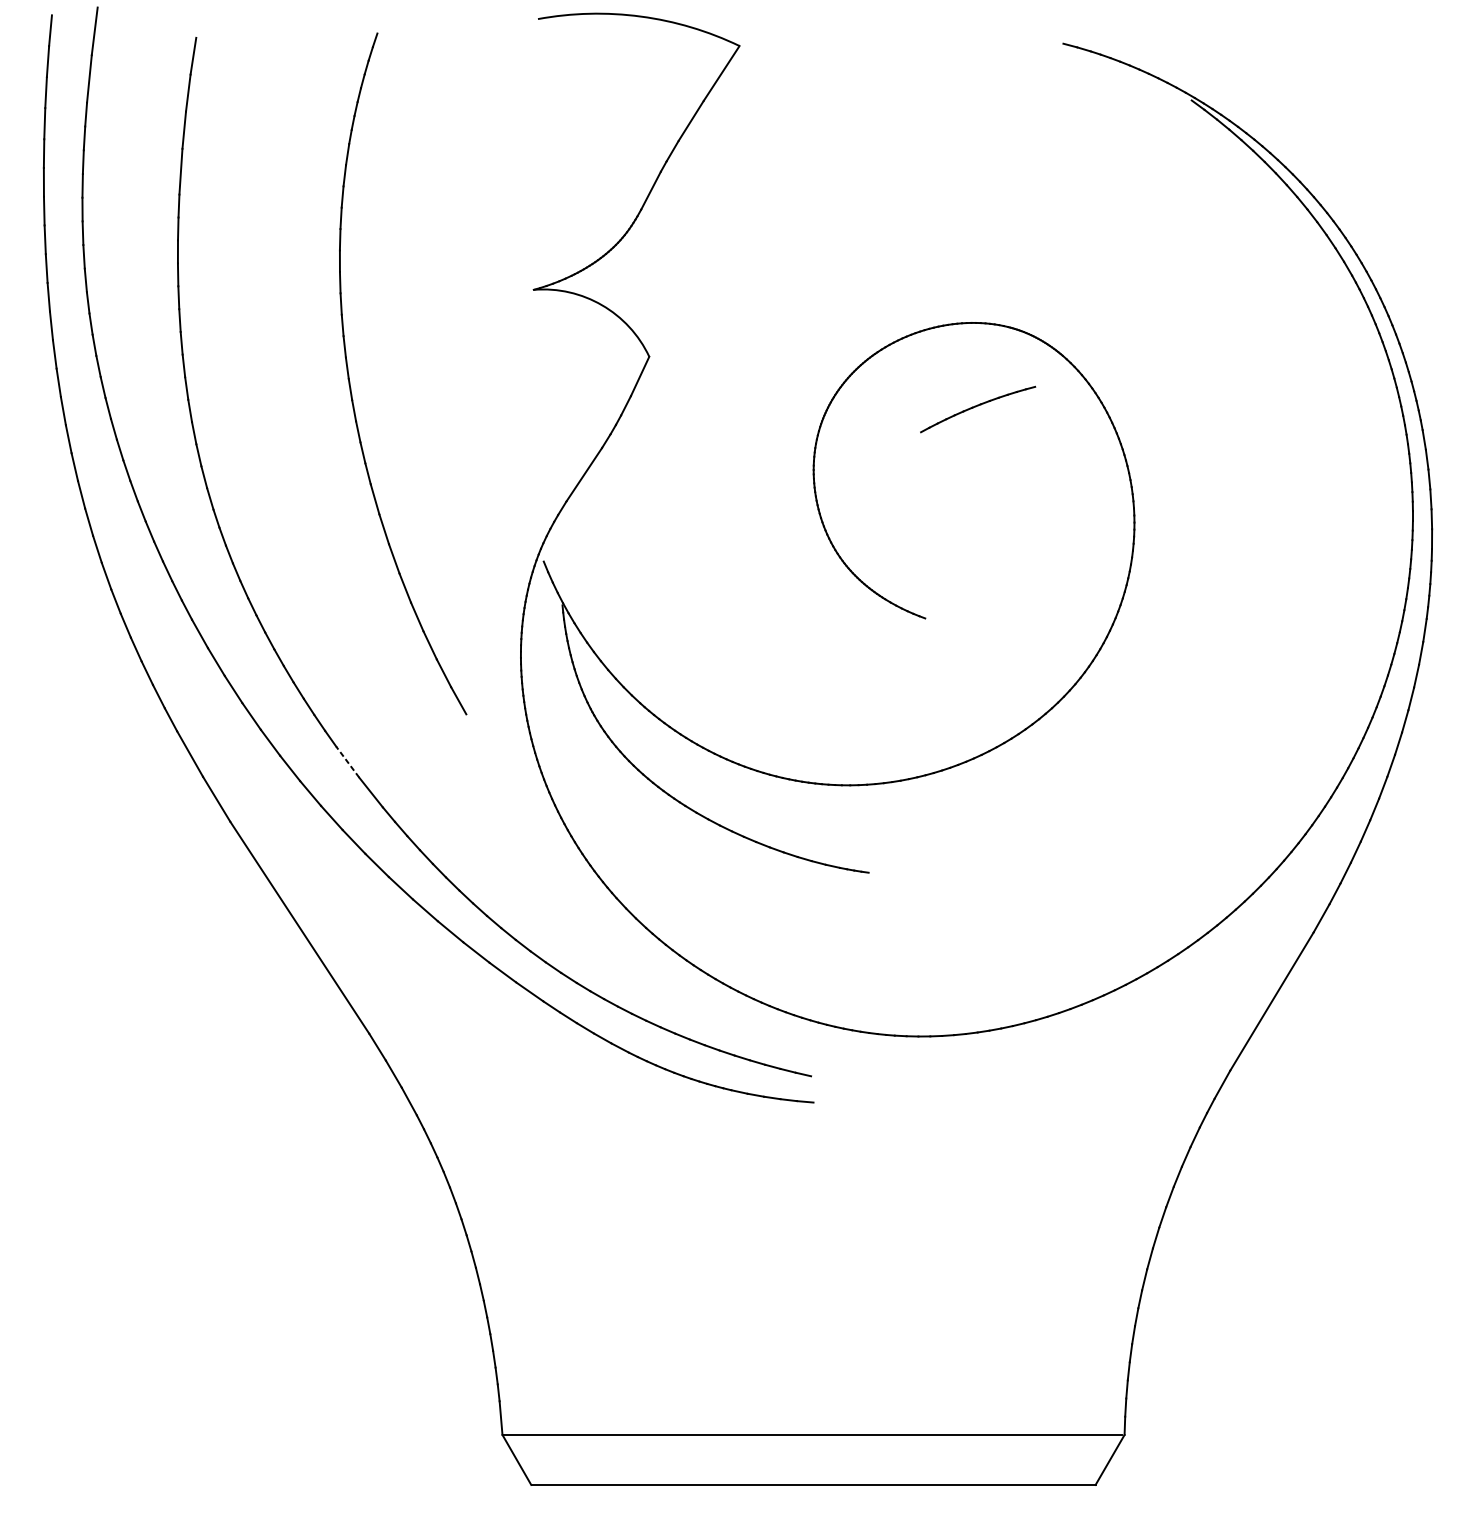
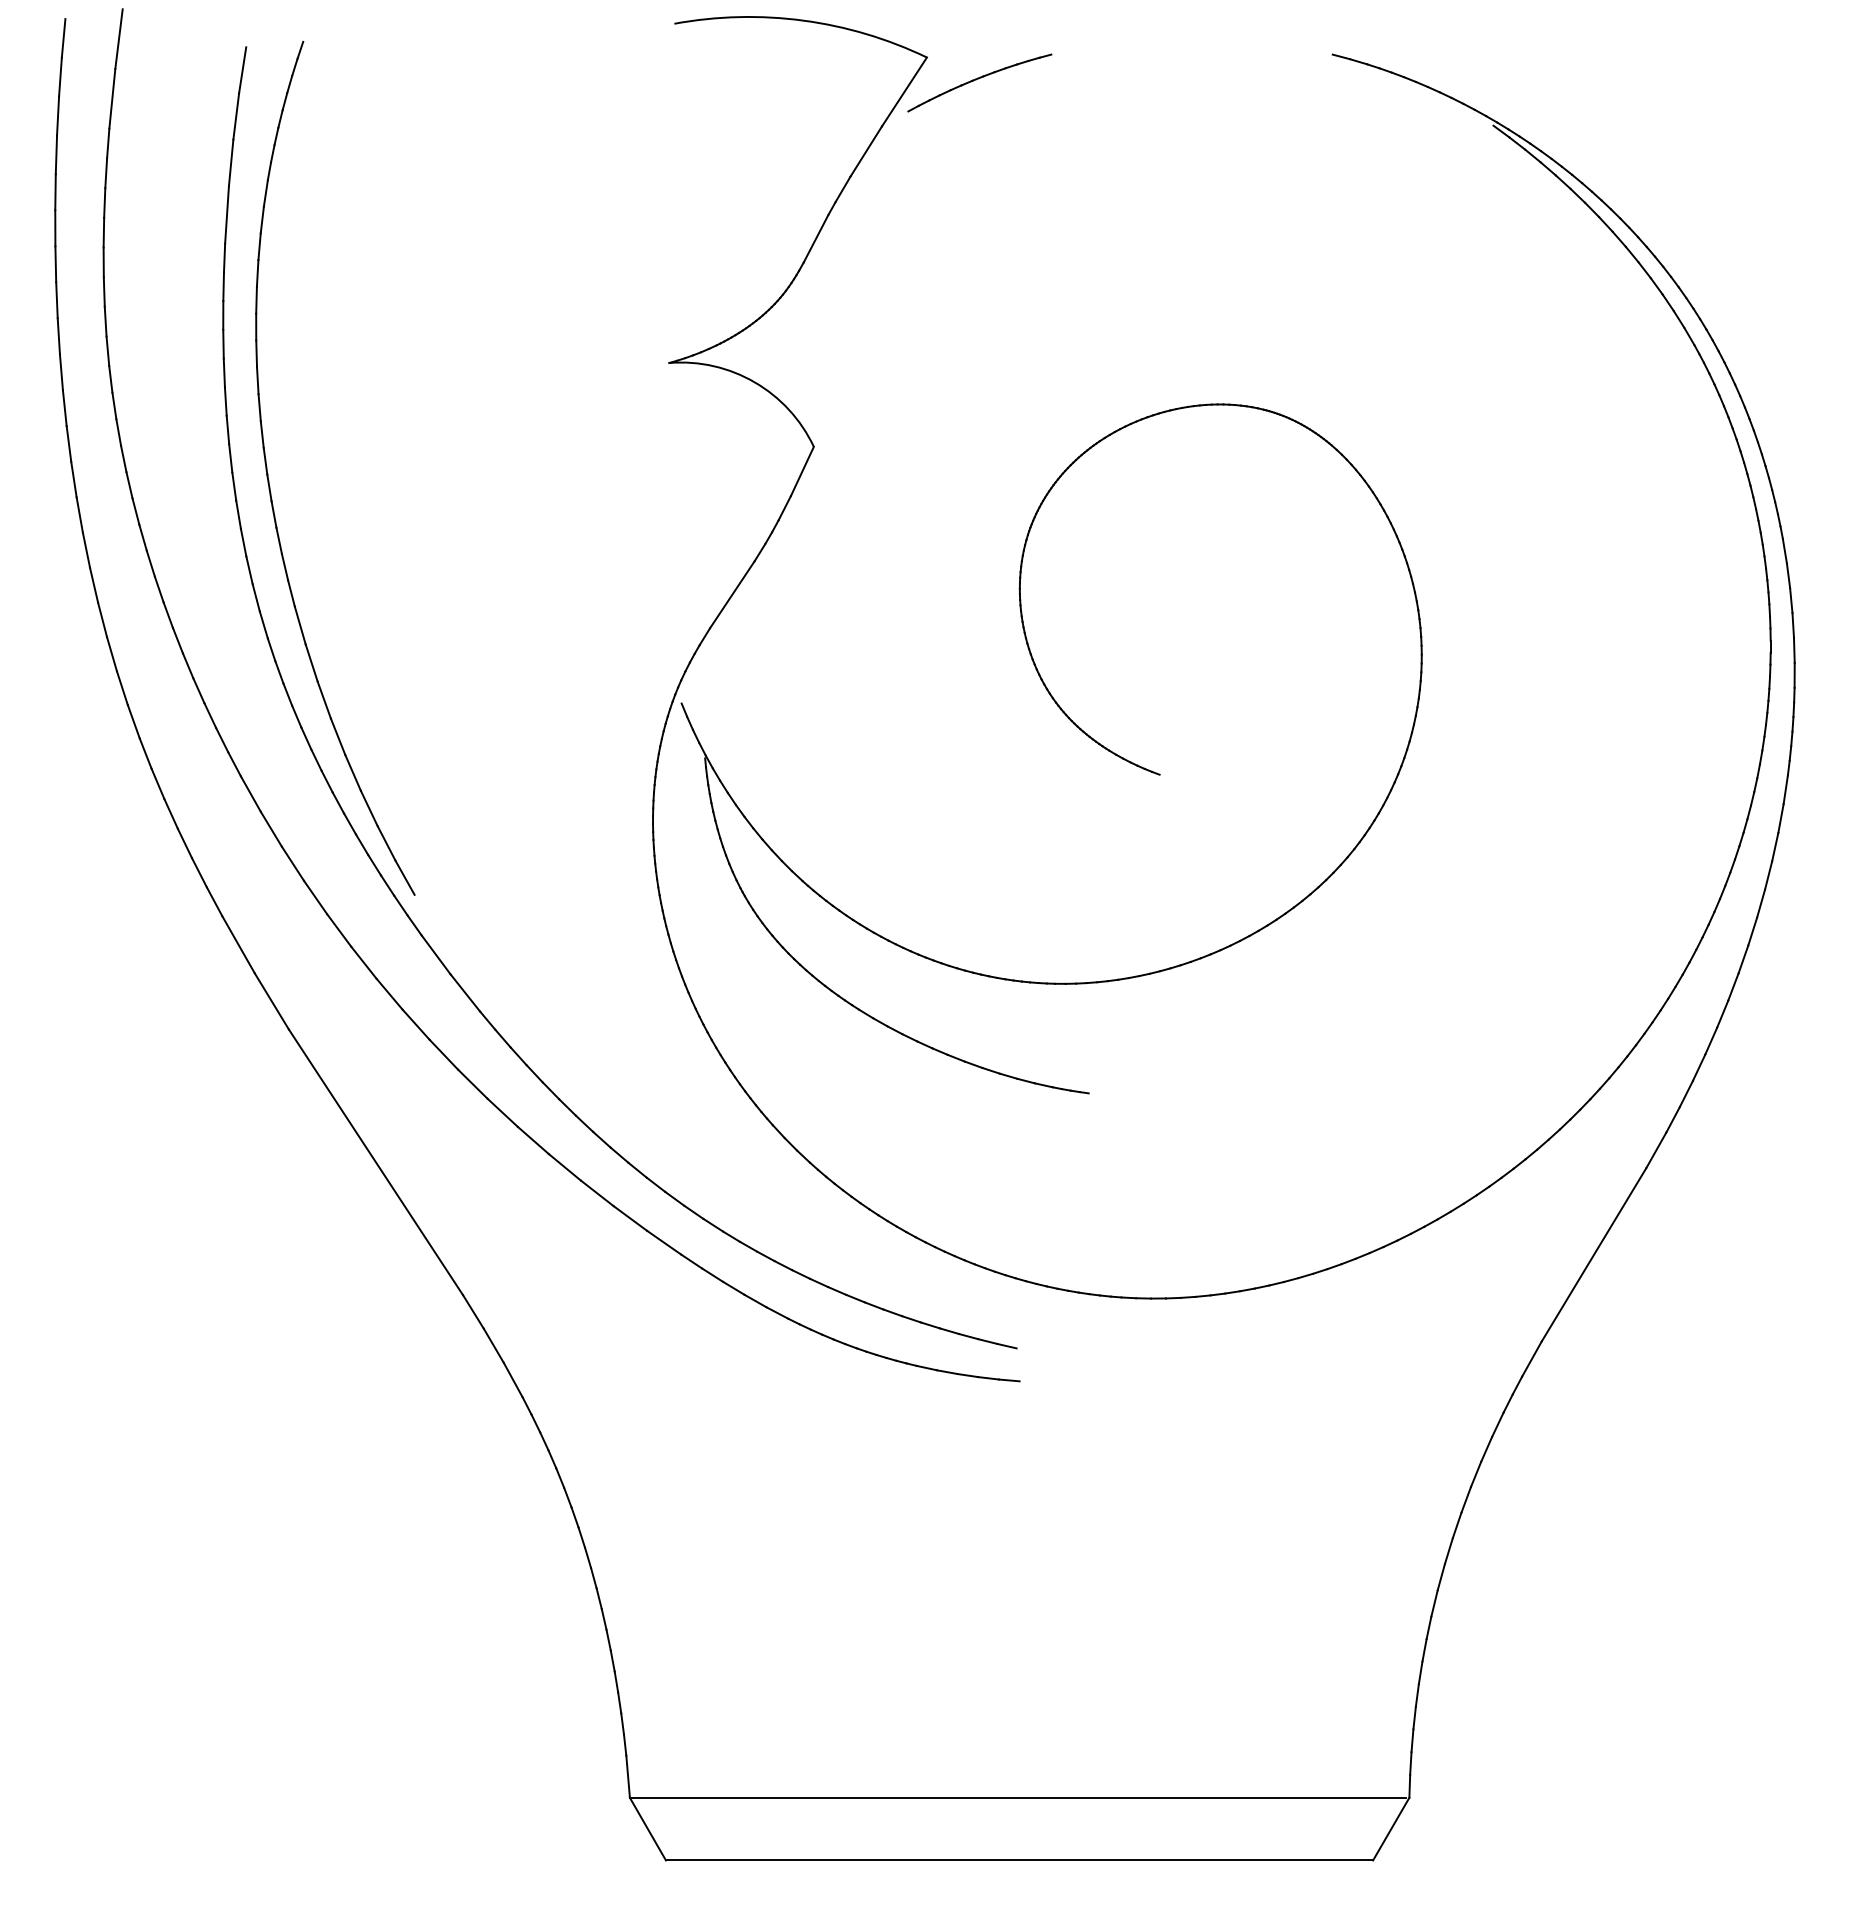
part: (349, 378) -> (268, 473), moved
part: (977, 409) -> (979, 82), moved
line: (347, 761) -> (435, 954), dashed -> solid

